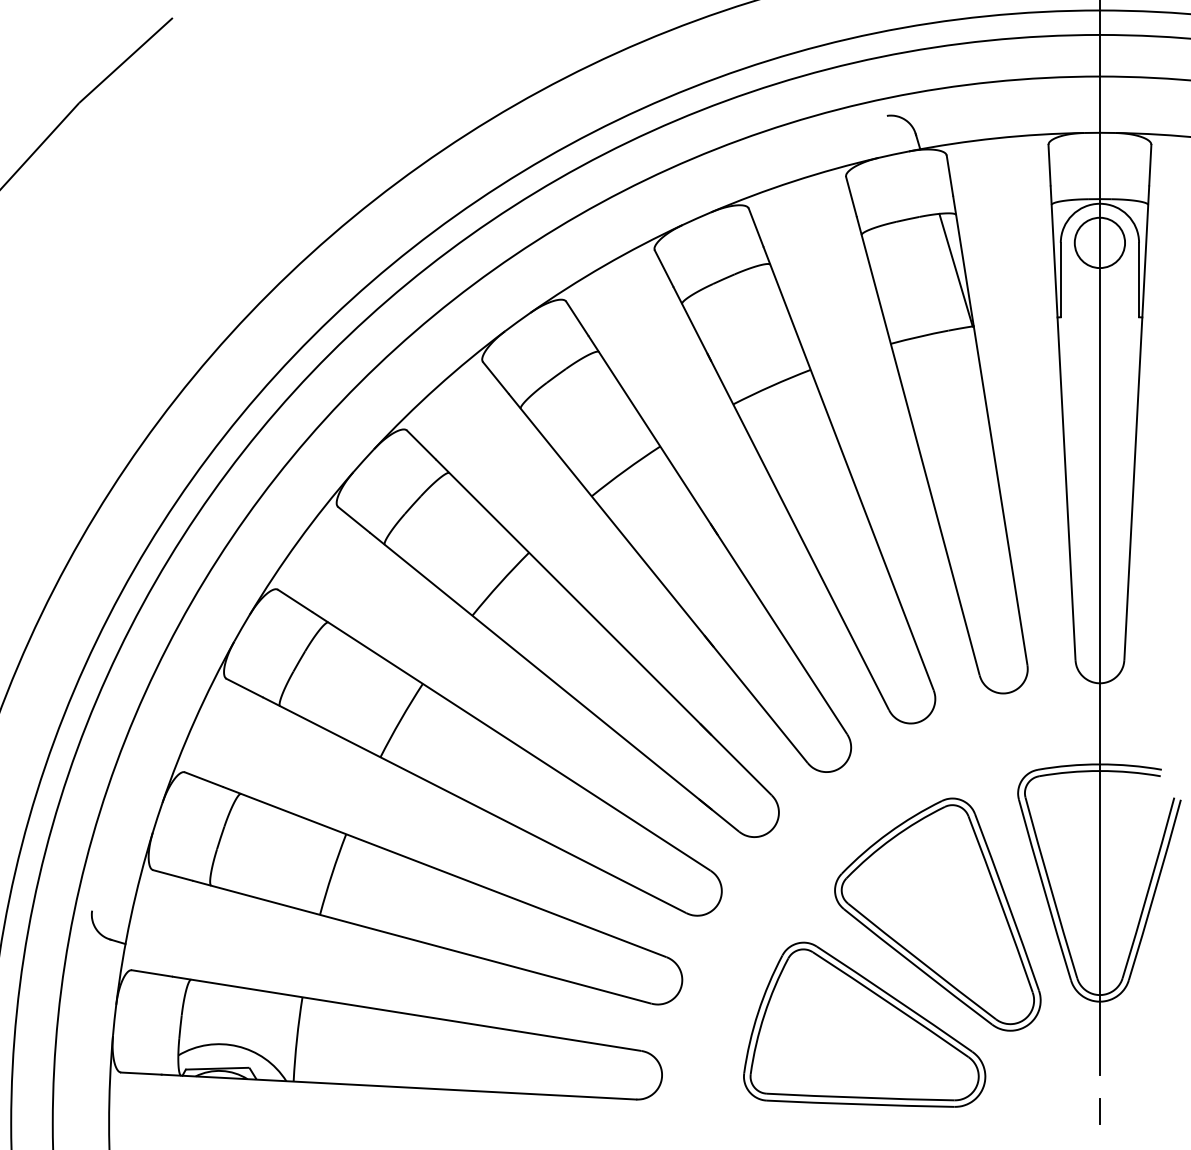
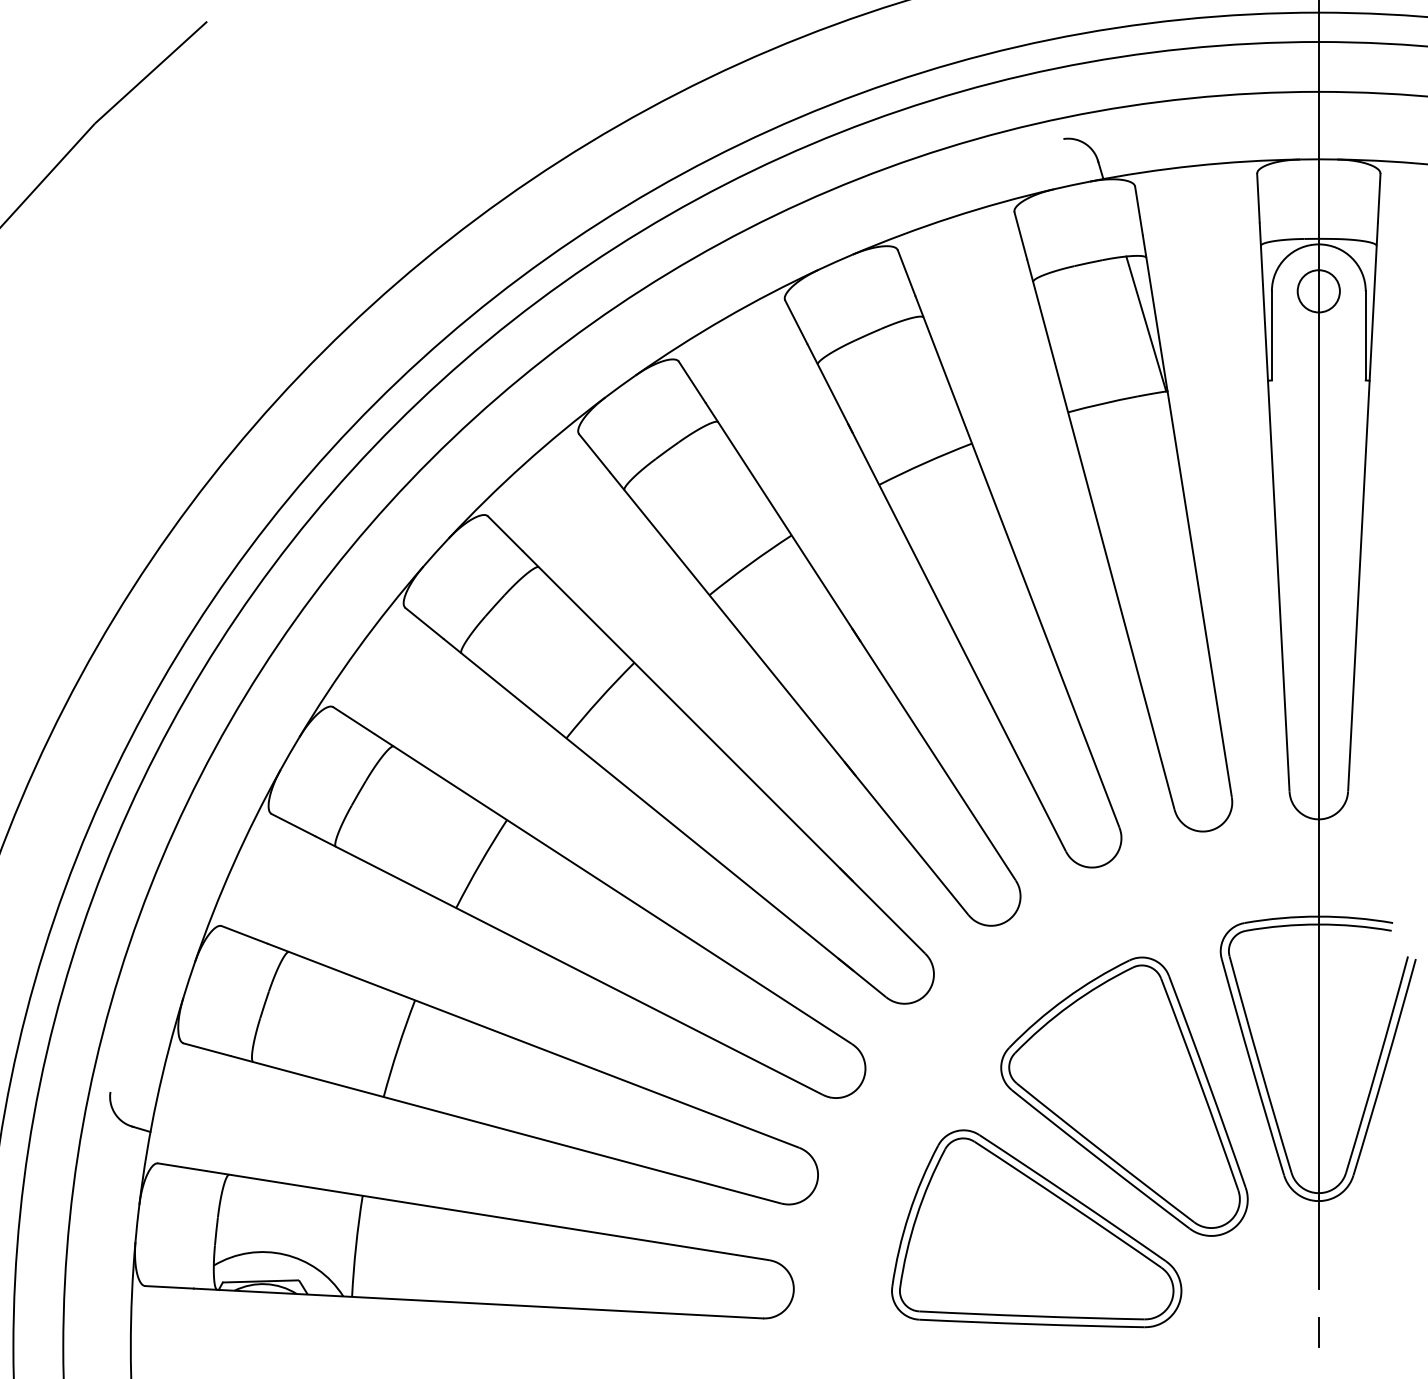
circle: (1099, 242) -> (1318, 290), size x0.7

